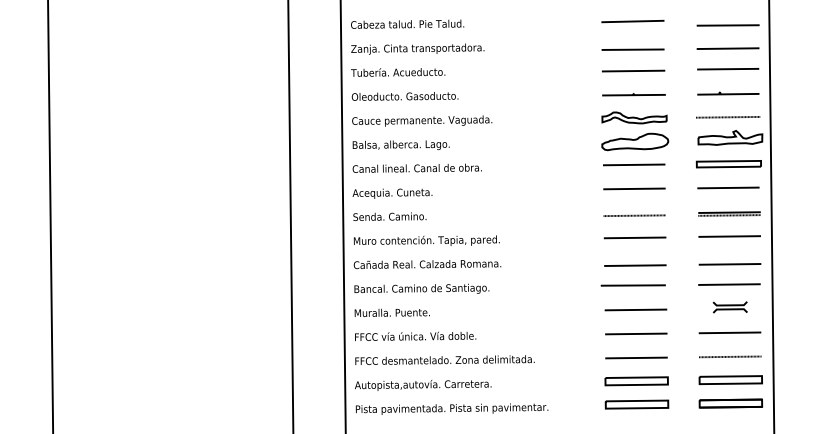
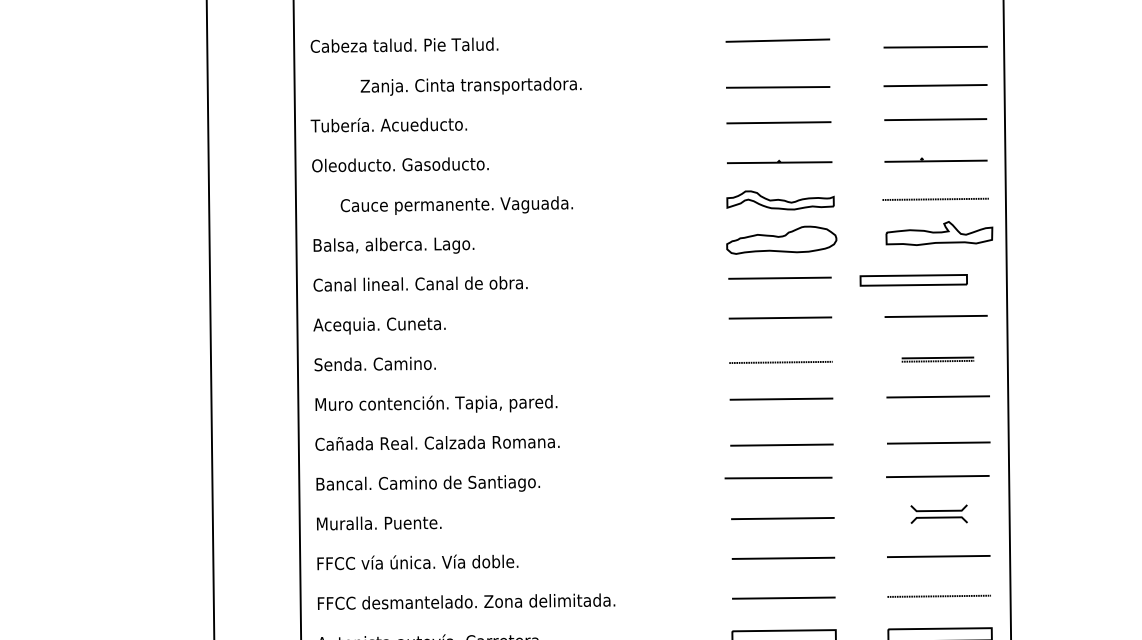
text: (417, 48) -> (470, 85), moved
text: (422, 120) -> (457, 204), moved
part: (728, 164) -> (913, 280), moved
part: (729, 213) -> (937, 358), size x0.7

